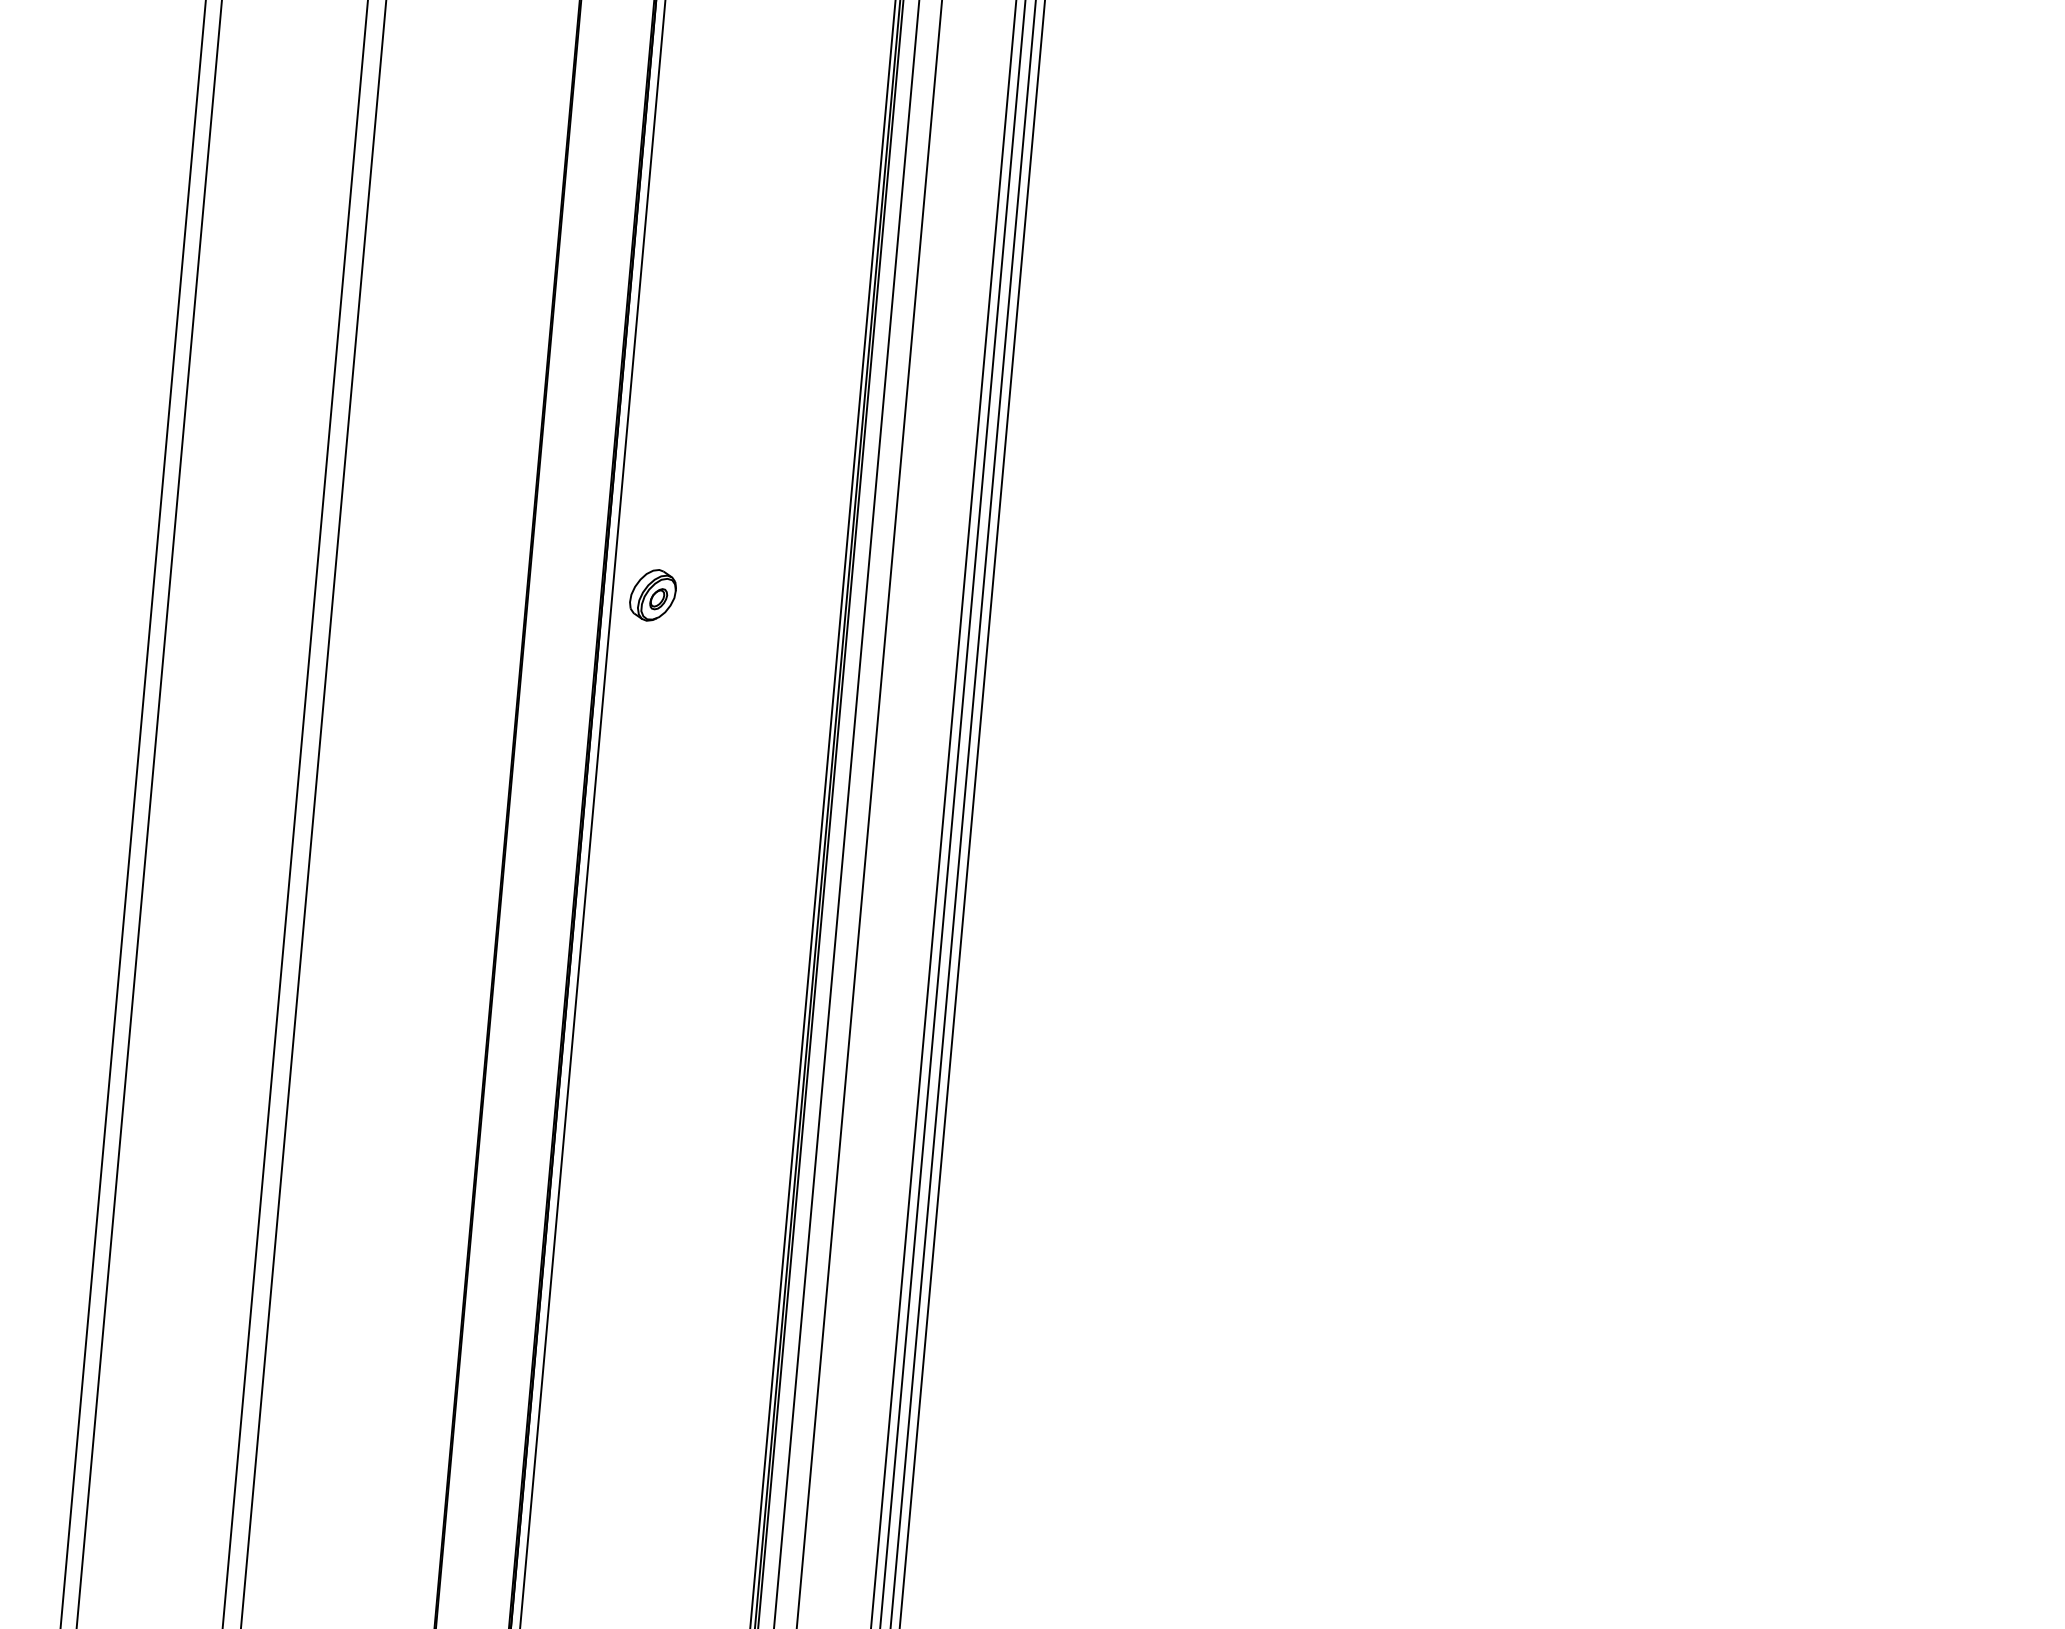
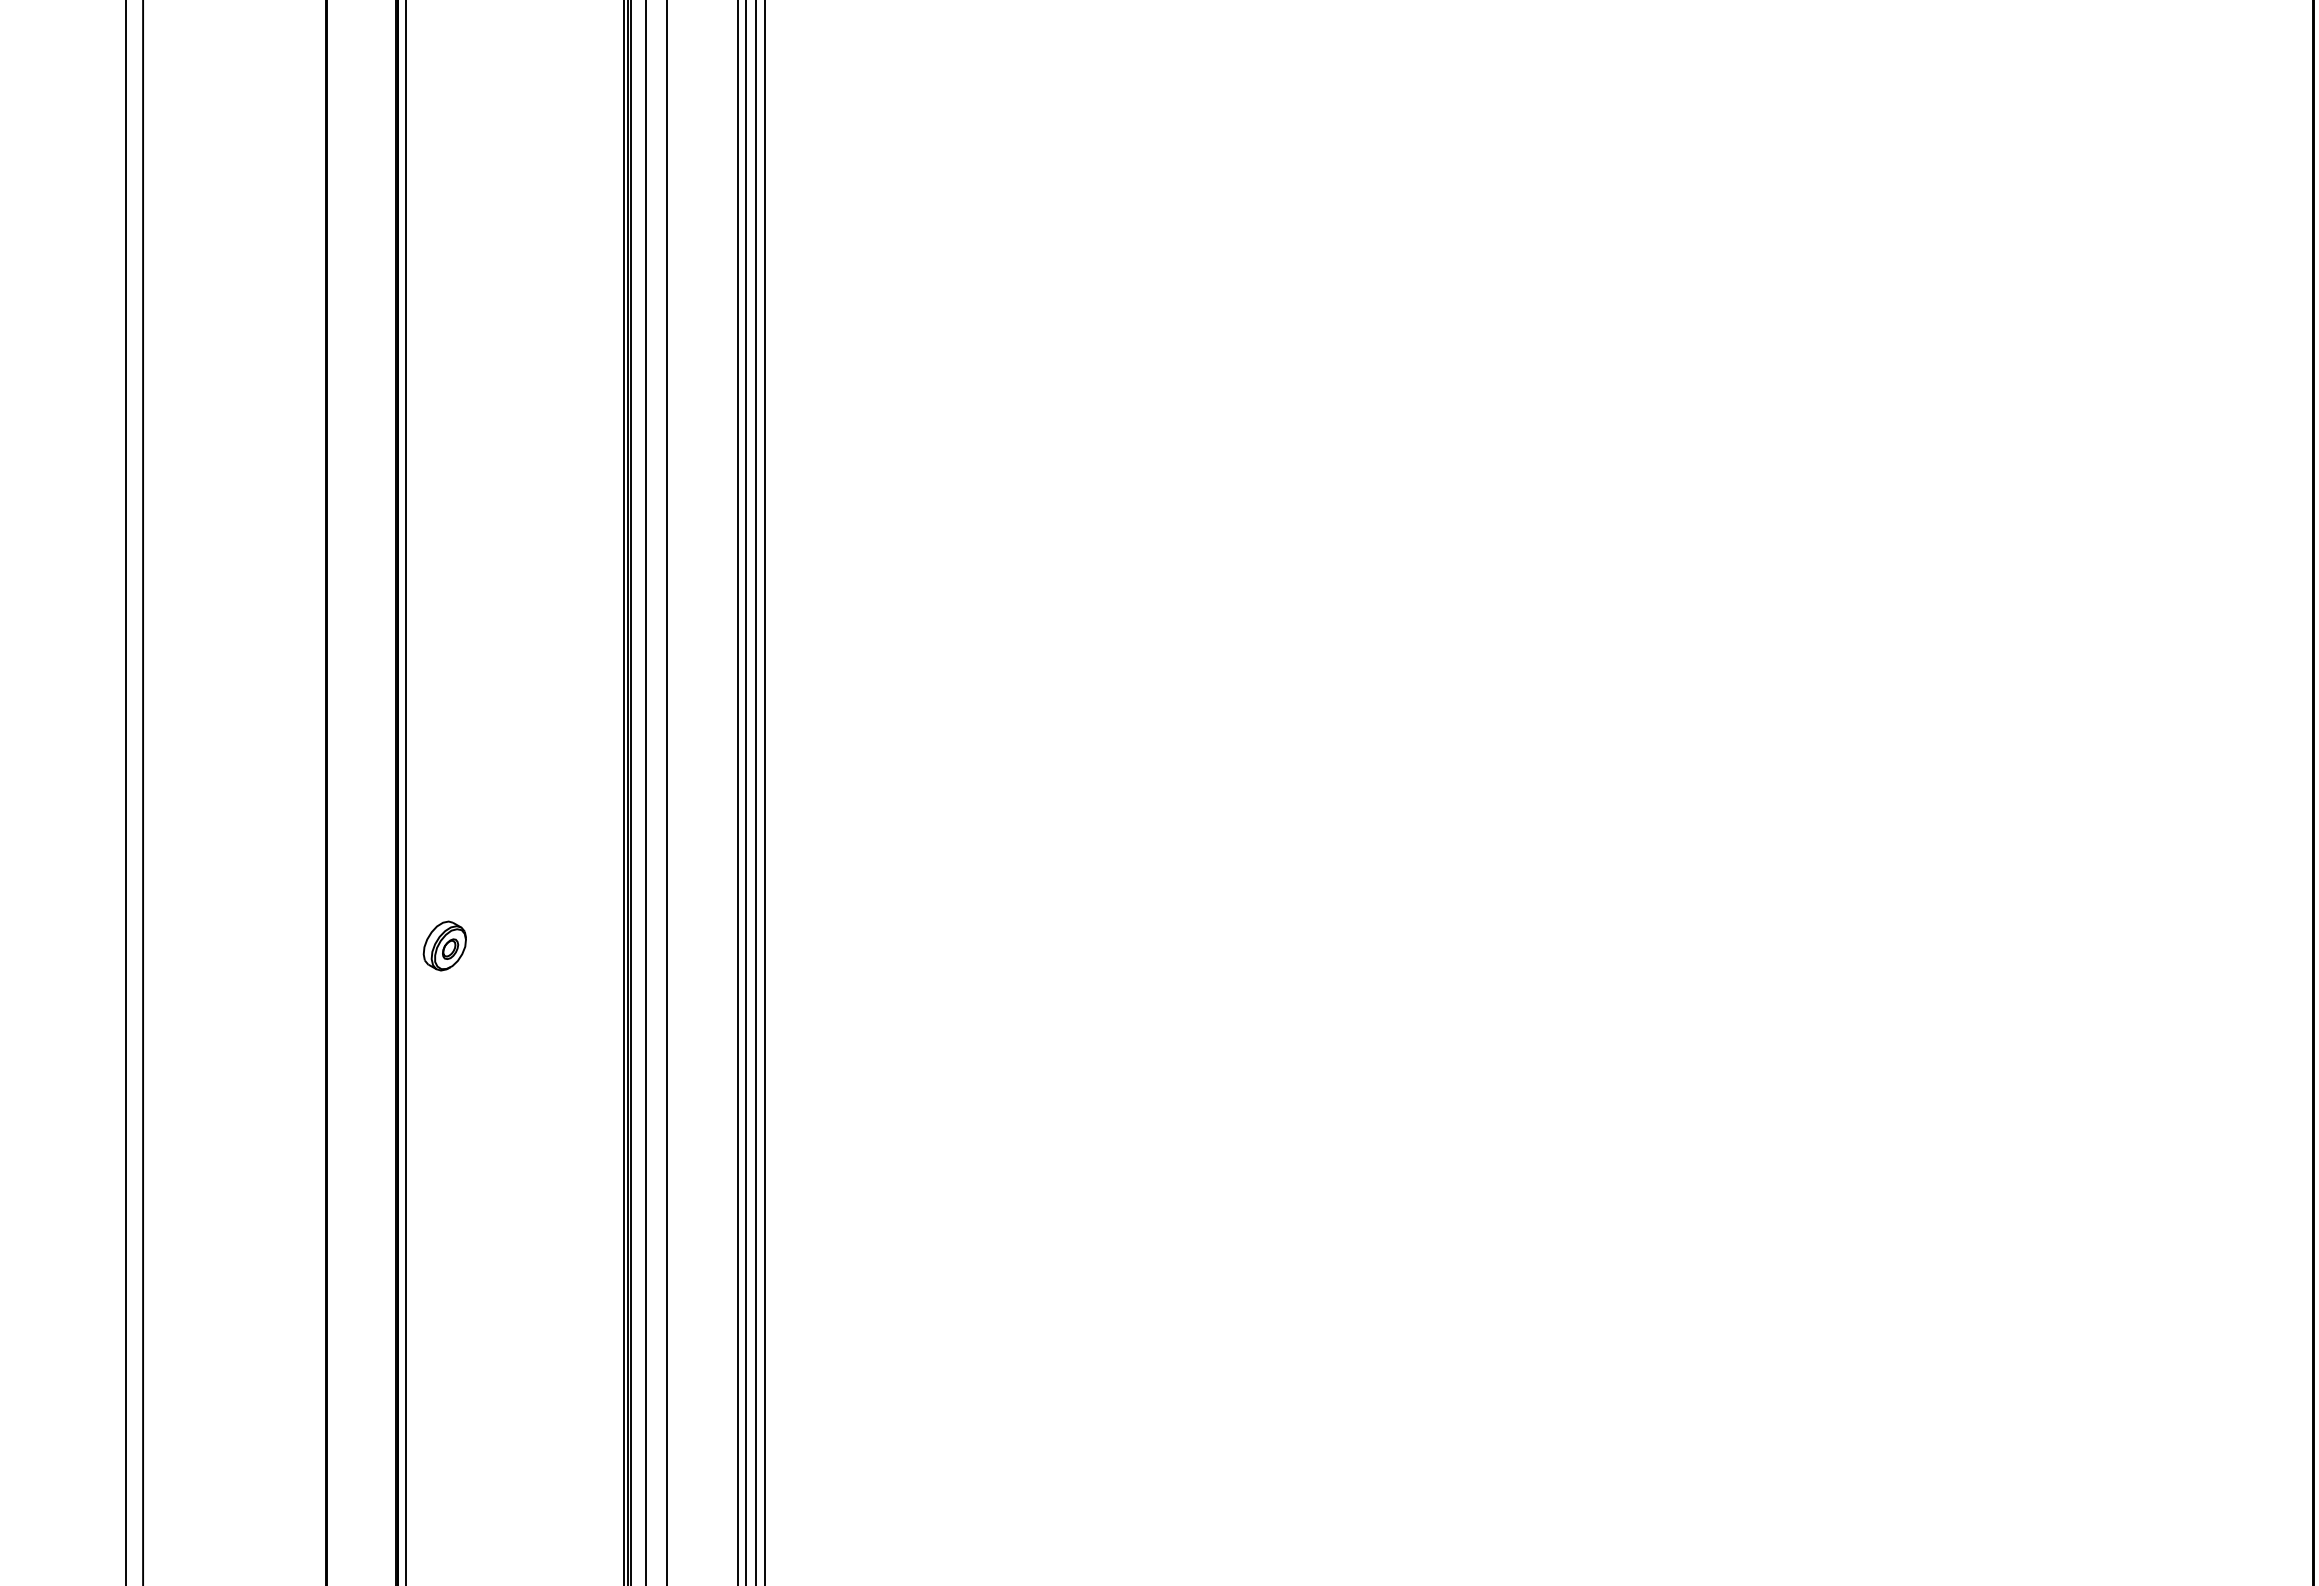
part: (652, 594) -> (444, 945), moved

